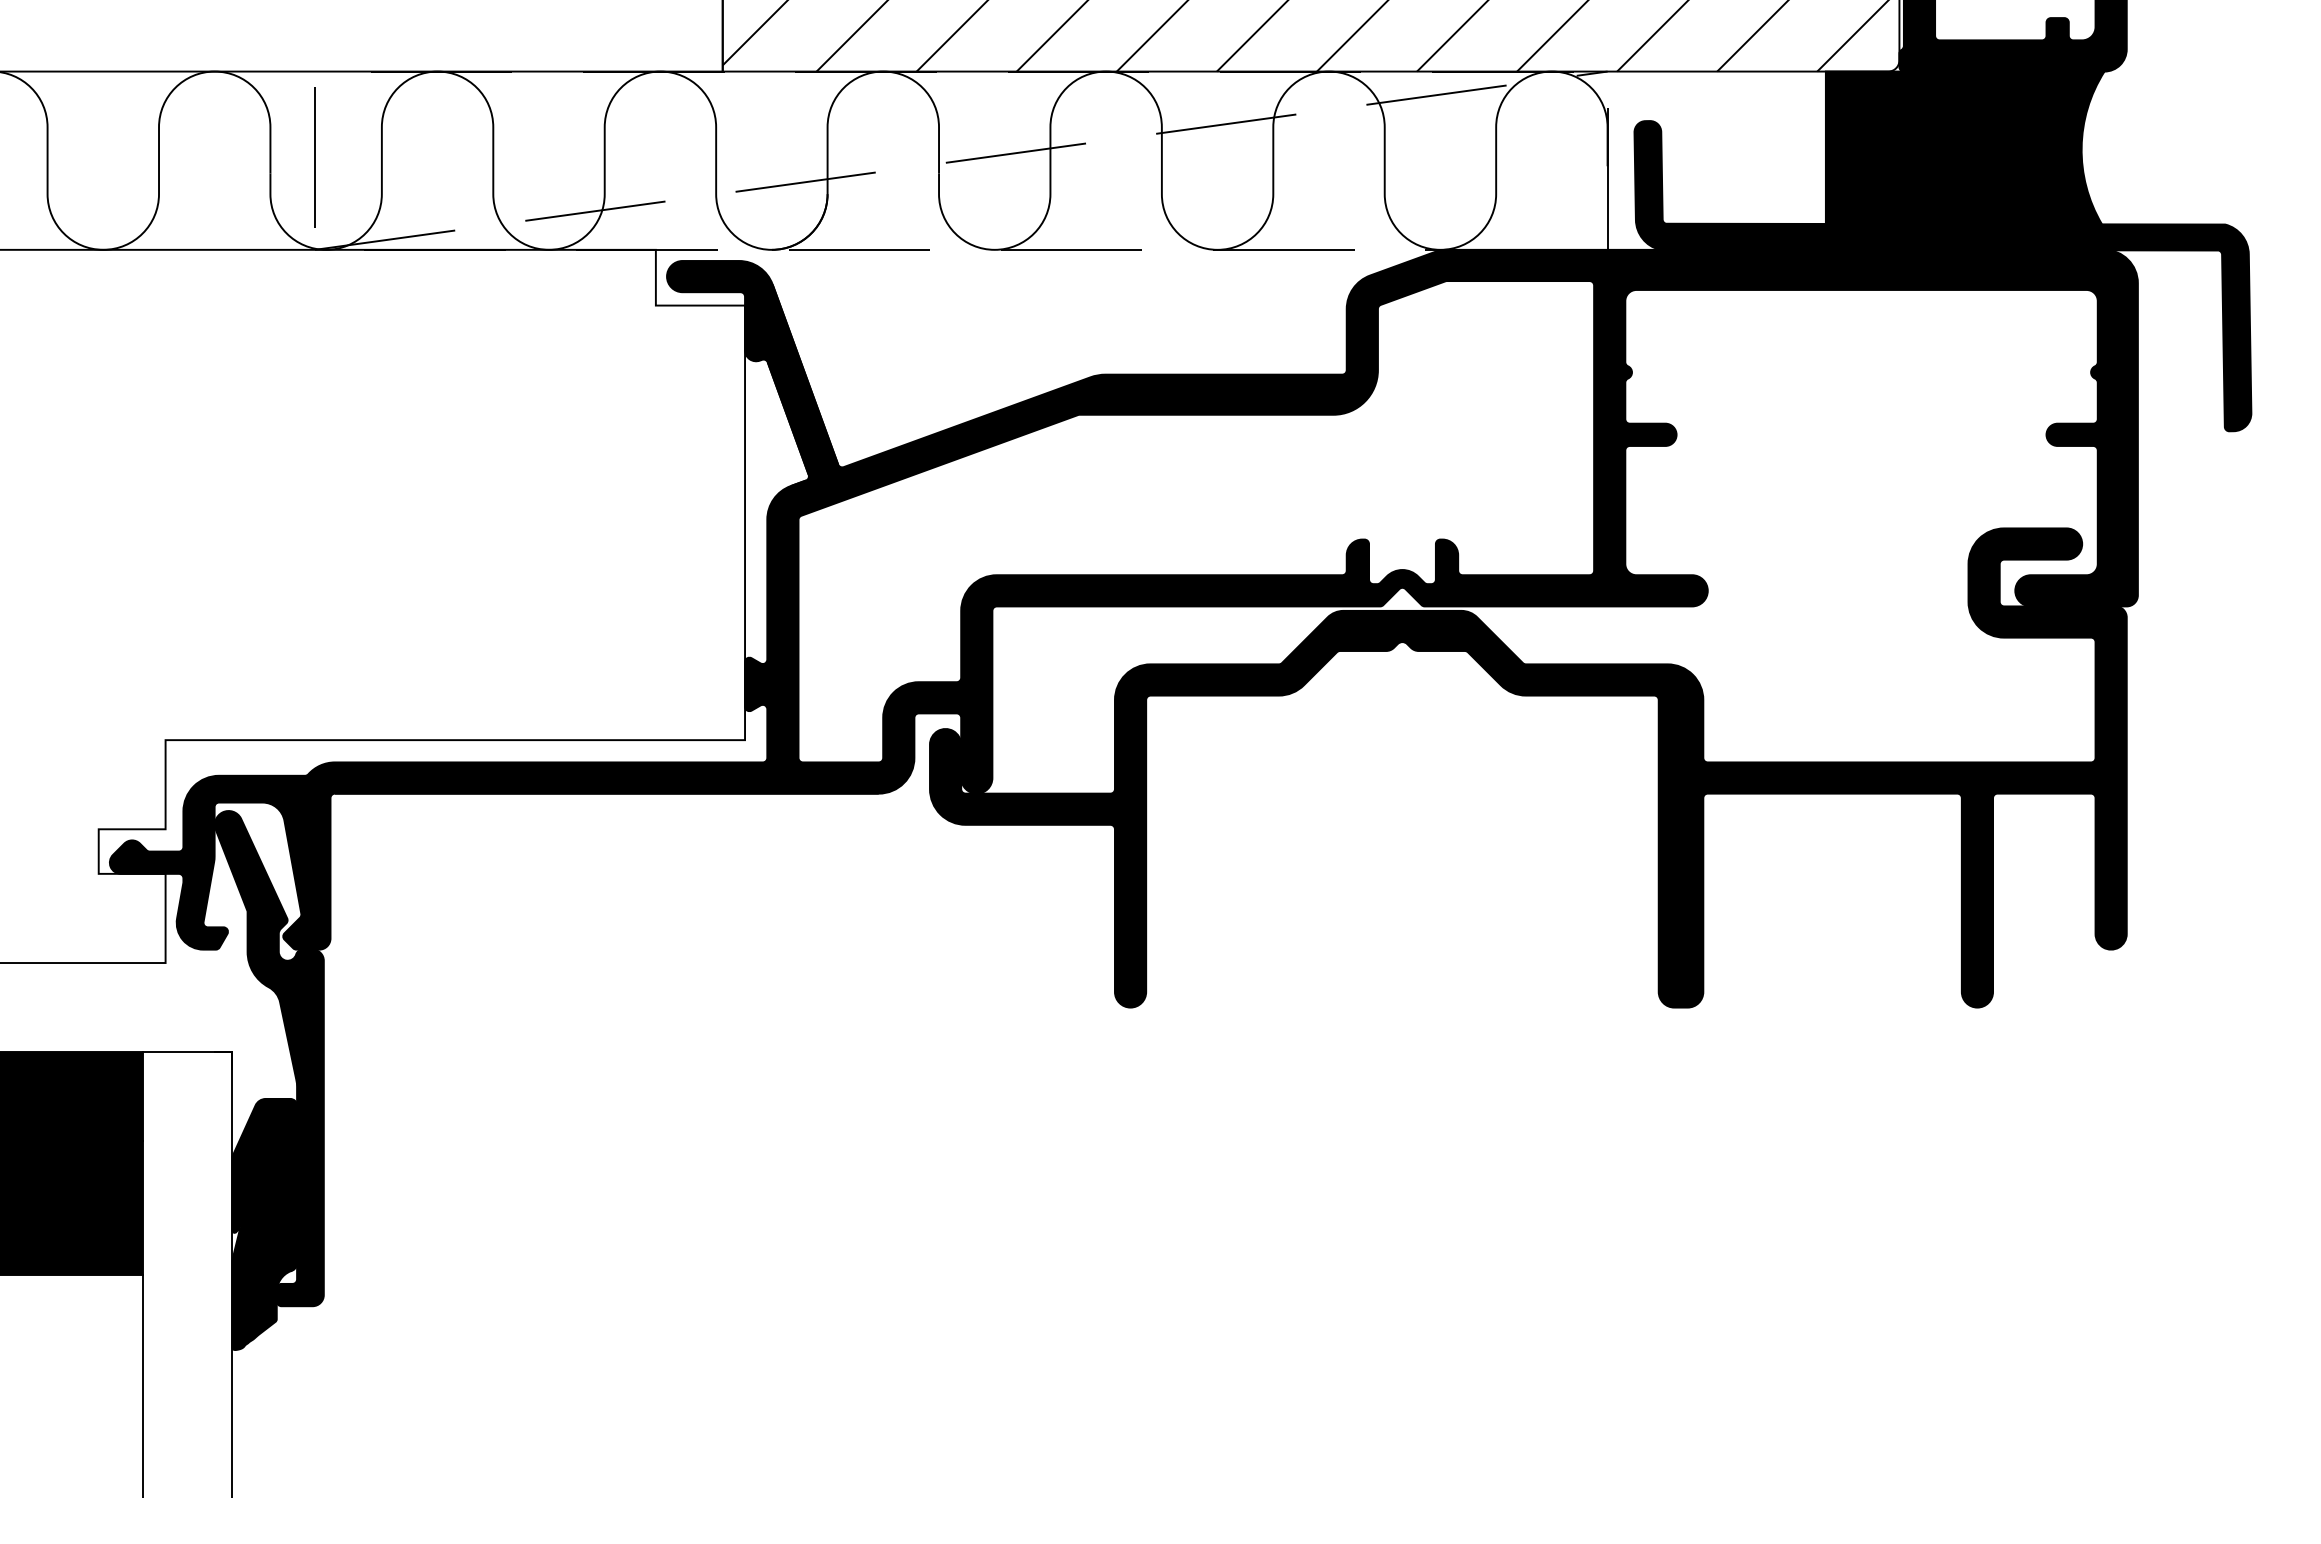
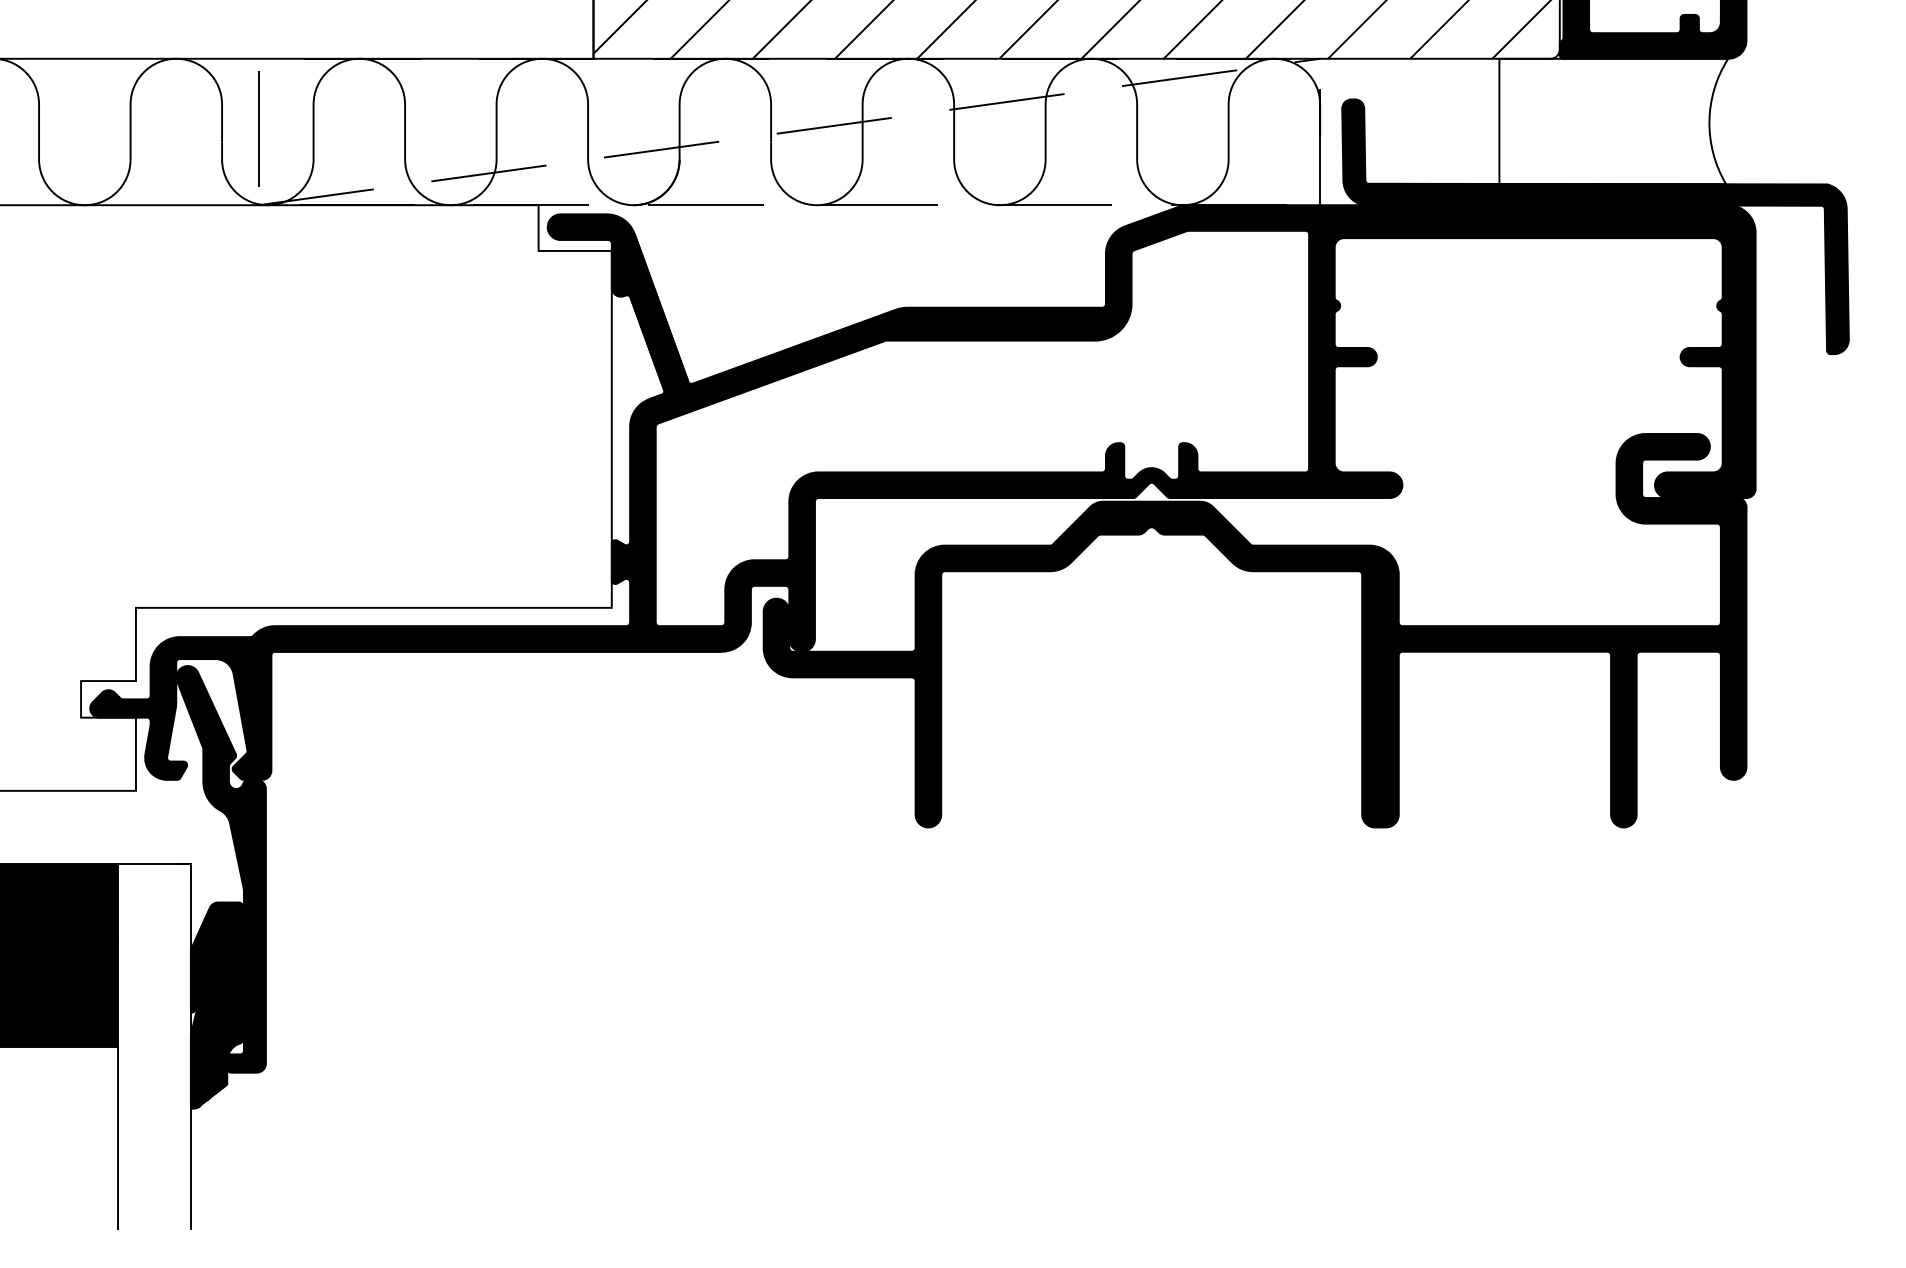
fill: (1964, 147) -> (1613, 121), removed

